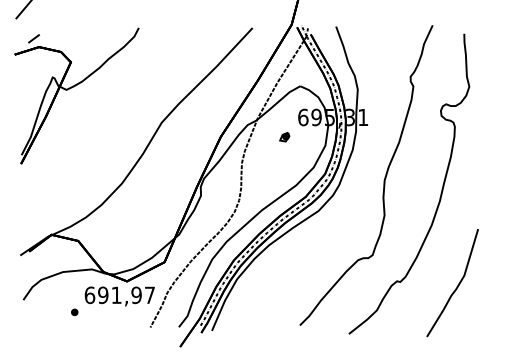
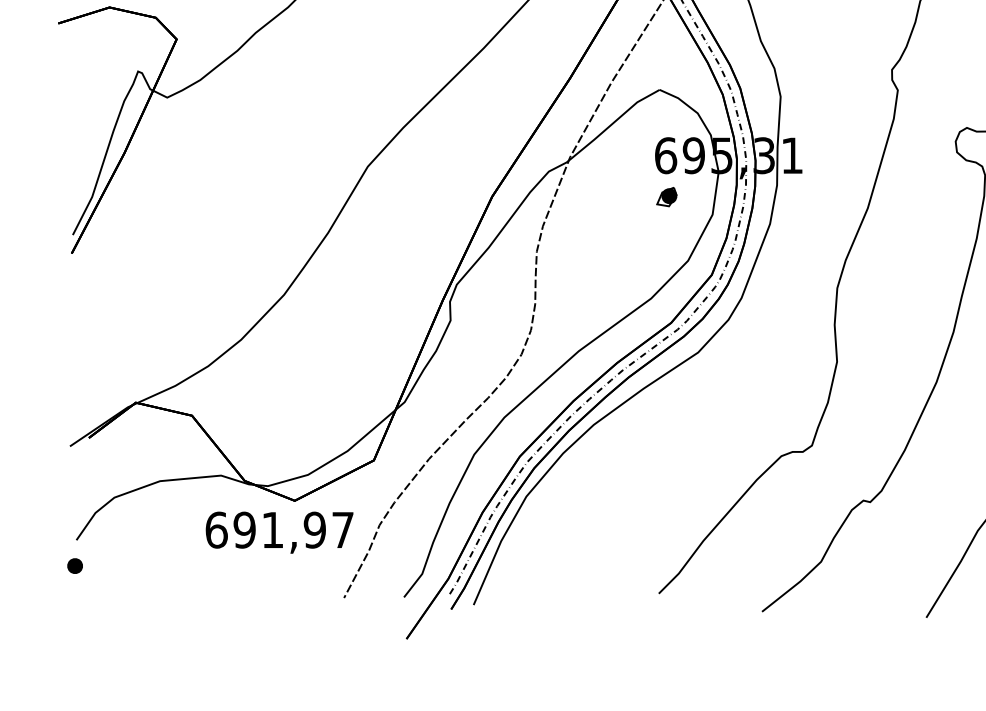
part: (284, 137) -> (666, 197), moved
part: (74, 312) -> (74, 566), moved

